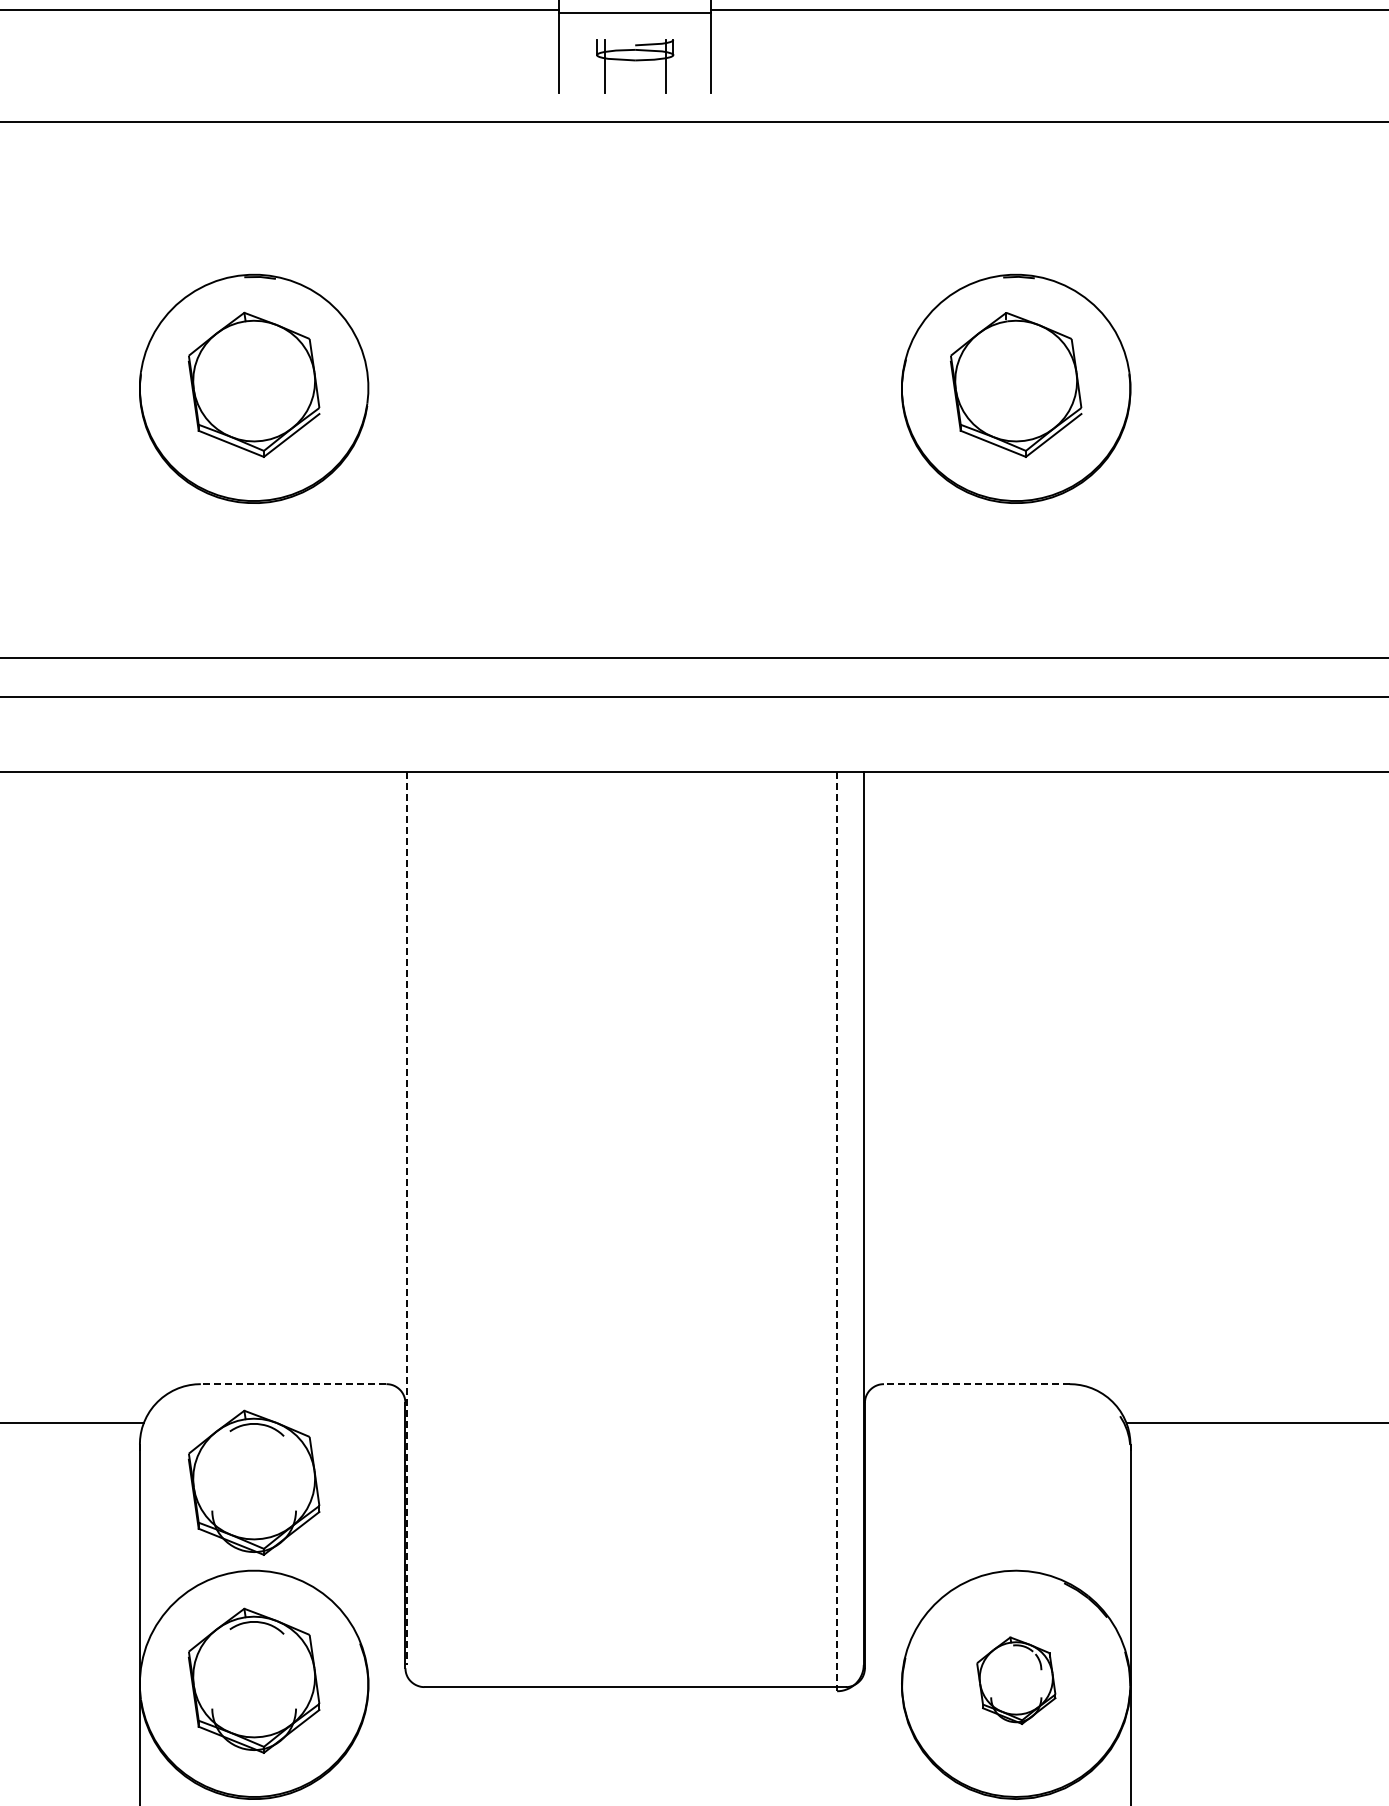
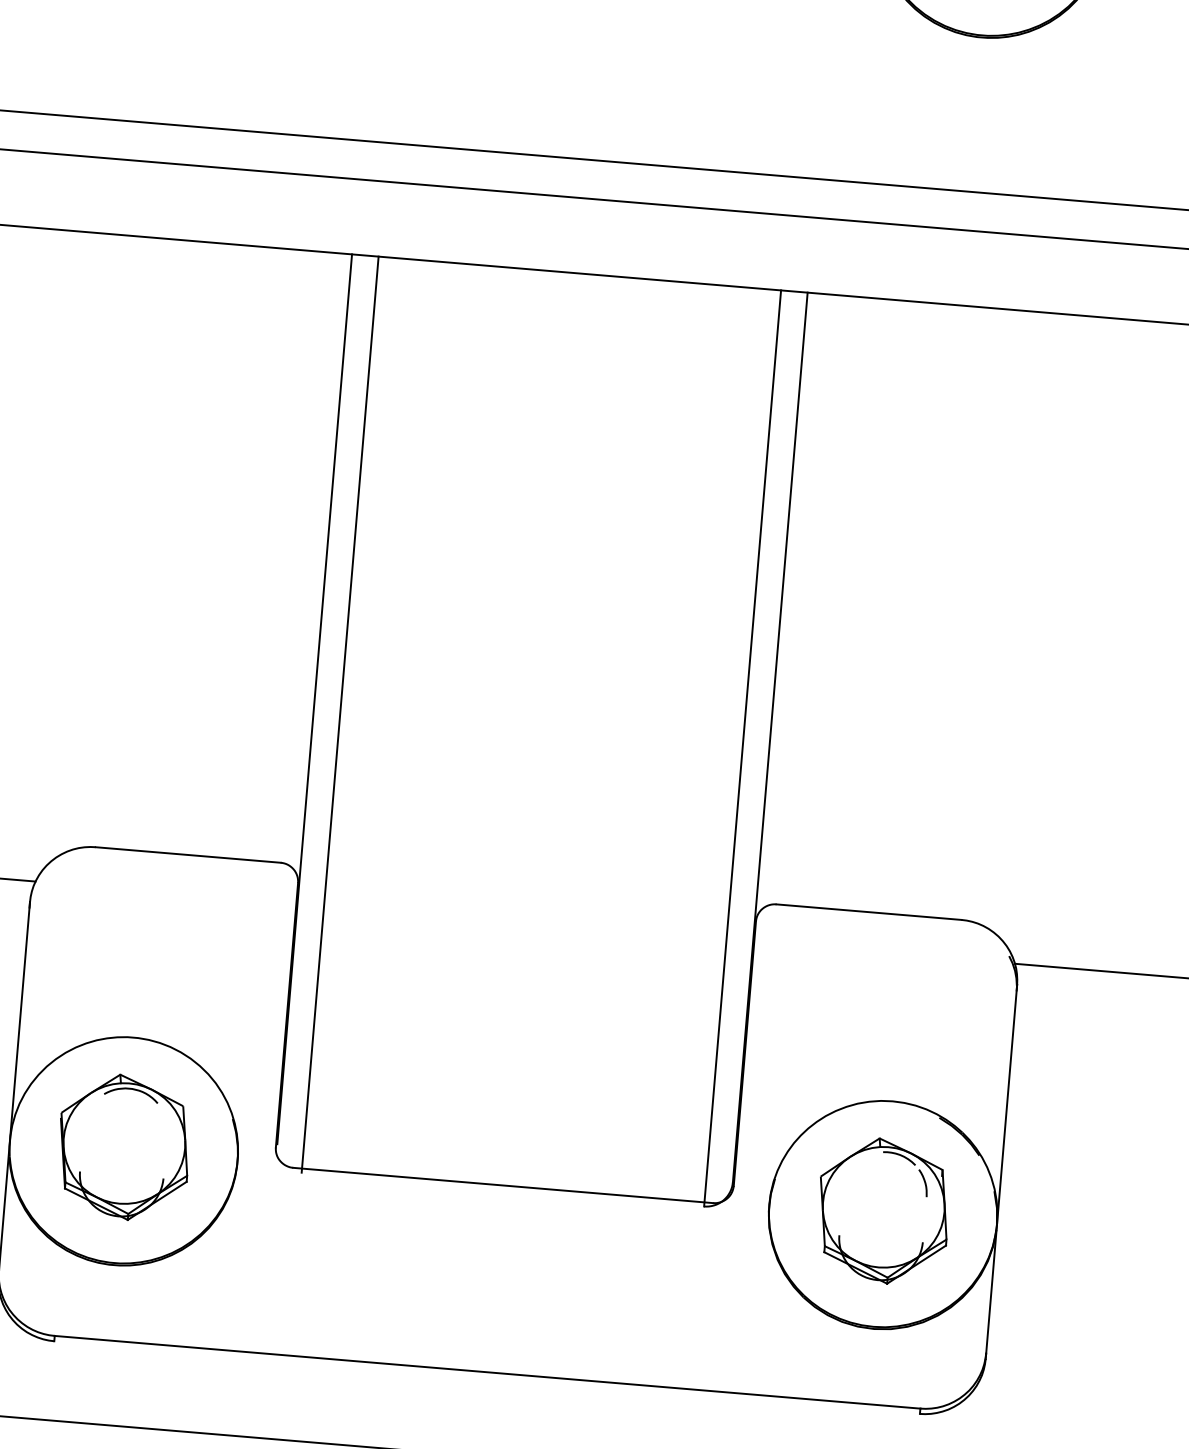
line: (406, 1218) -> (314, 699), dashed -> solid
line: (433, 1231) -> (340, 714), added
line: (837, 1231) -> (742, 748), dashed -> solid
line: (293, 1384) -> (188, 855), dashed -> solid
line: (976, 1384) -> (868, 912), dashed -> solid
part: (254, 1482) -> (141, 949), removed
part: (1016, 1680) -> (883, 1210), size x1.67

